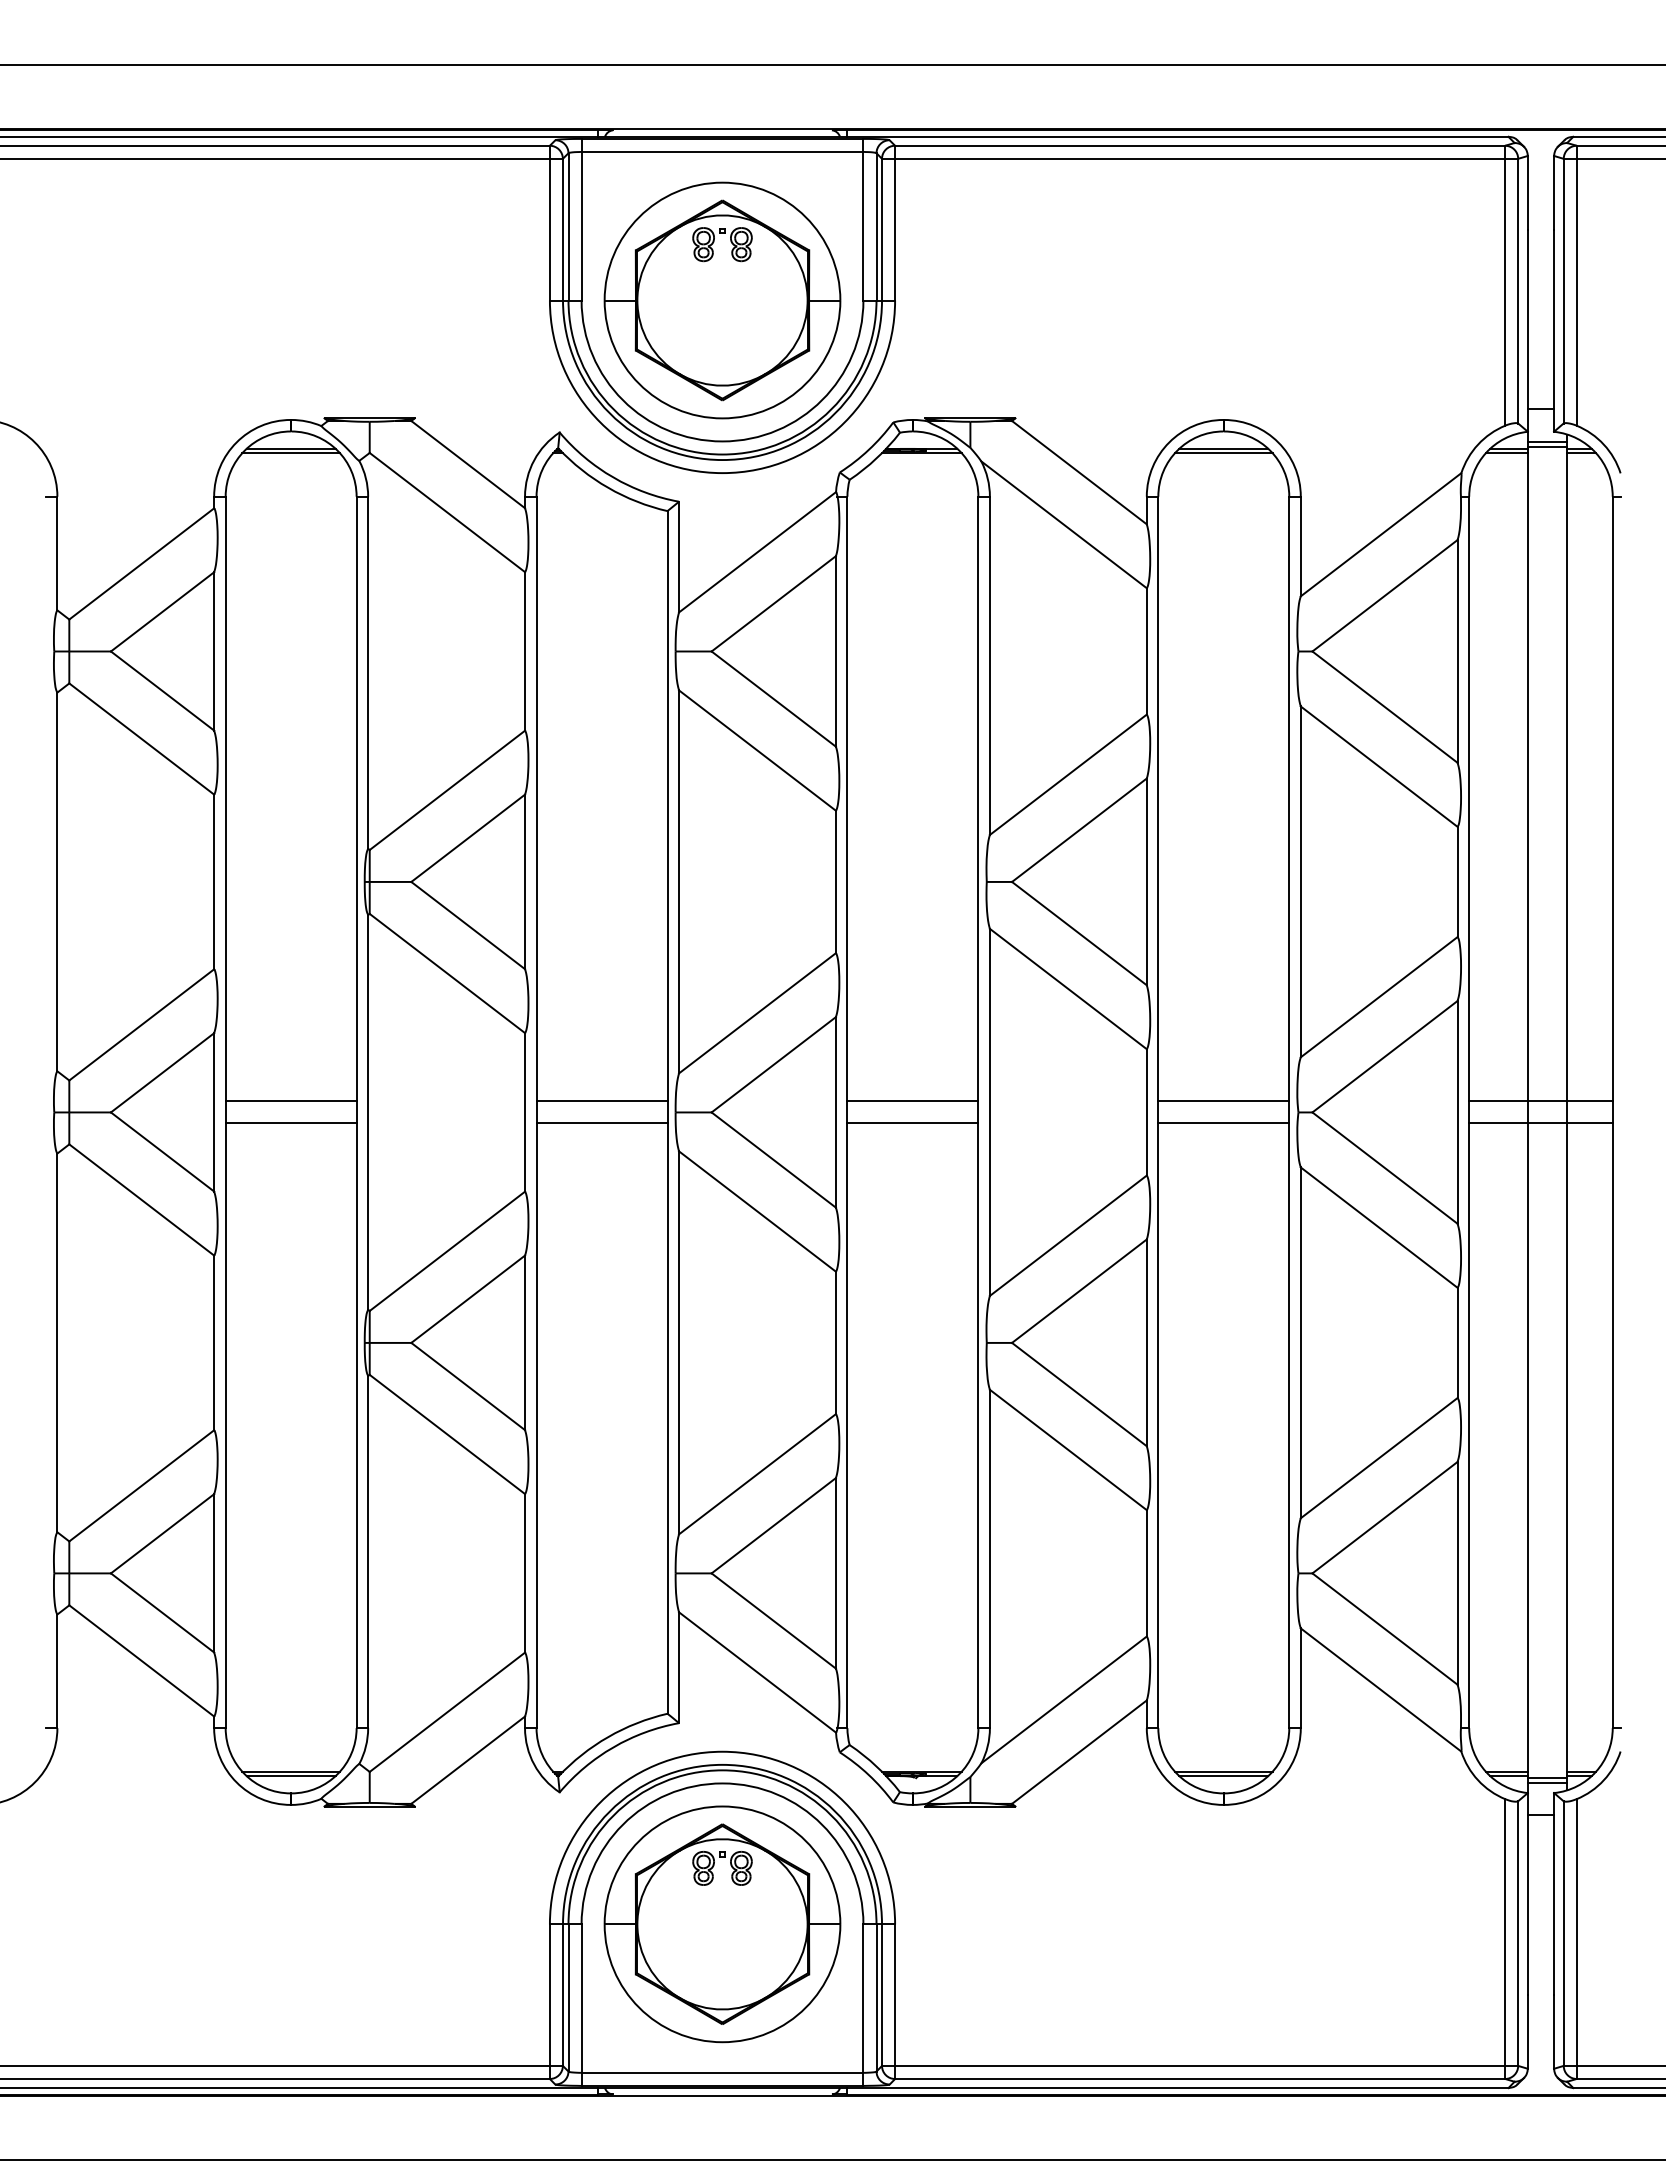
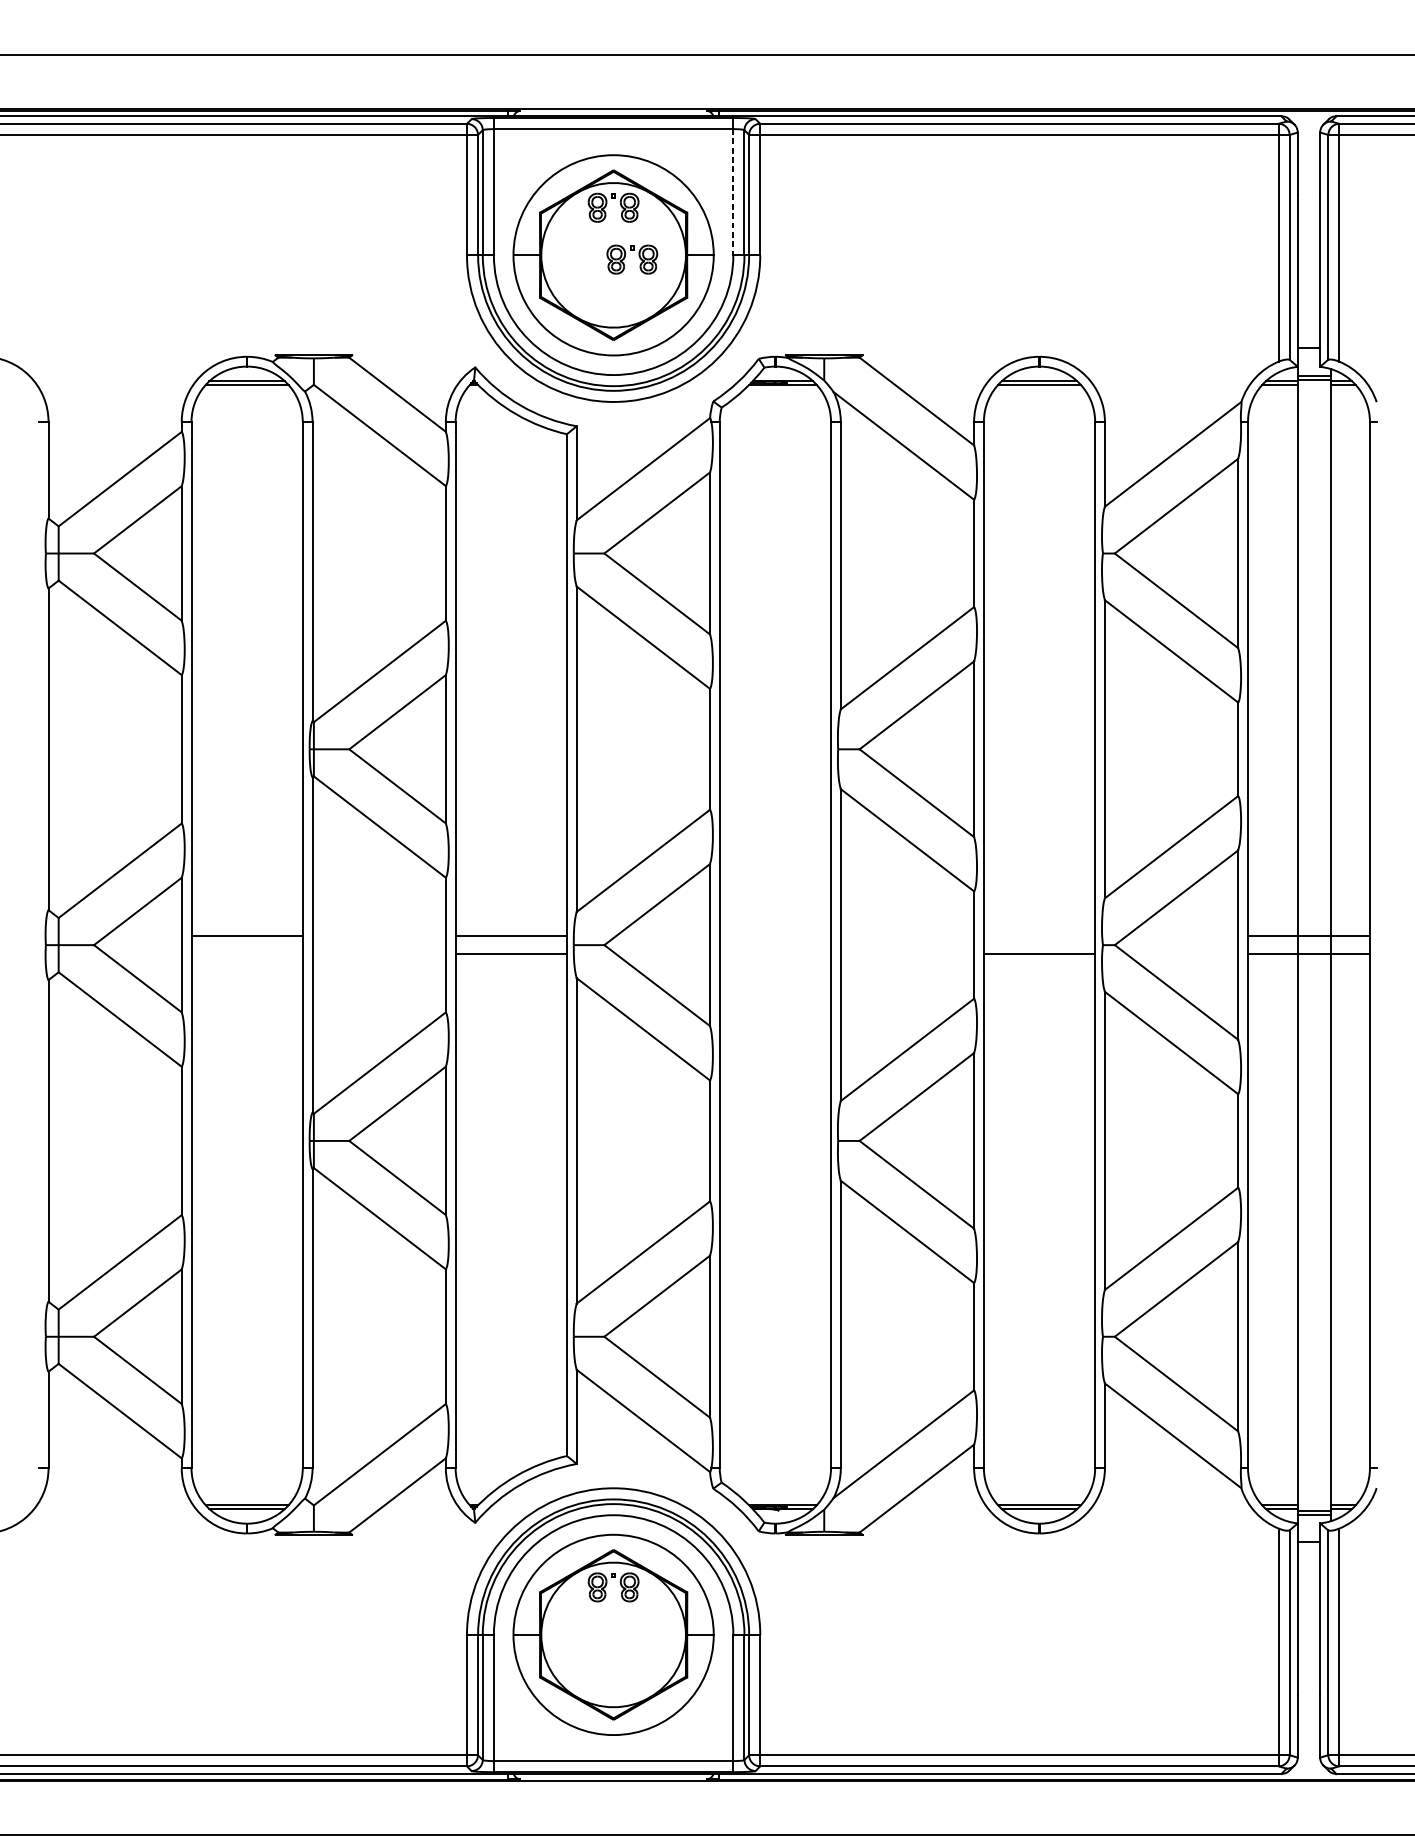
line: (863, 226) -> (733, 192), solid -> dashed
part: (736, 303) -> (625, 257), added
line: (912, 1101) -> (775, 935), removed
line: (1223, 1101) -> (1039, 935), removed
line: (290, 1123) -> (246, 954), removed
line: (912, 1123) -> (775, 954), removed

